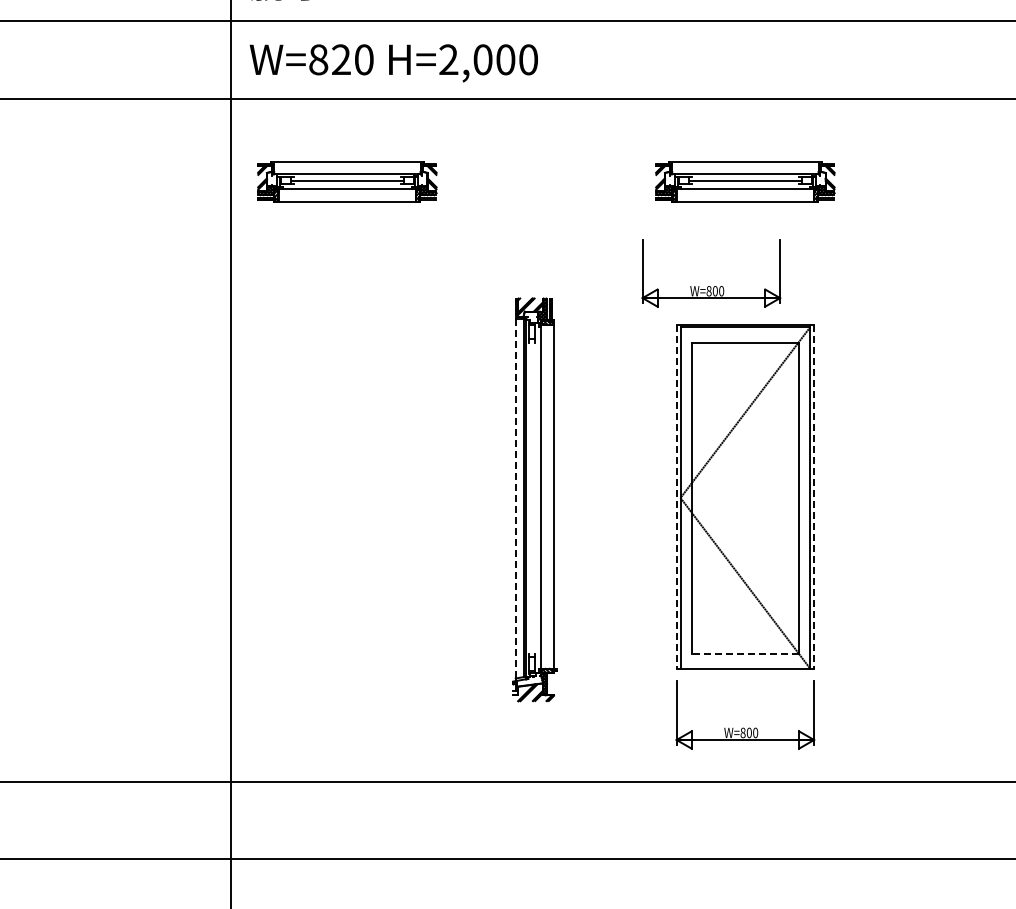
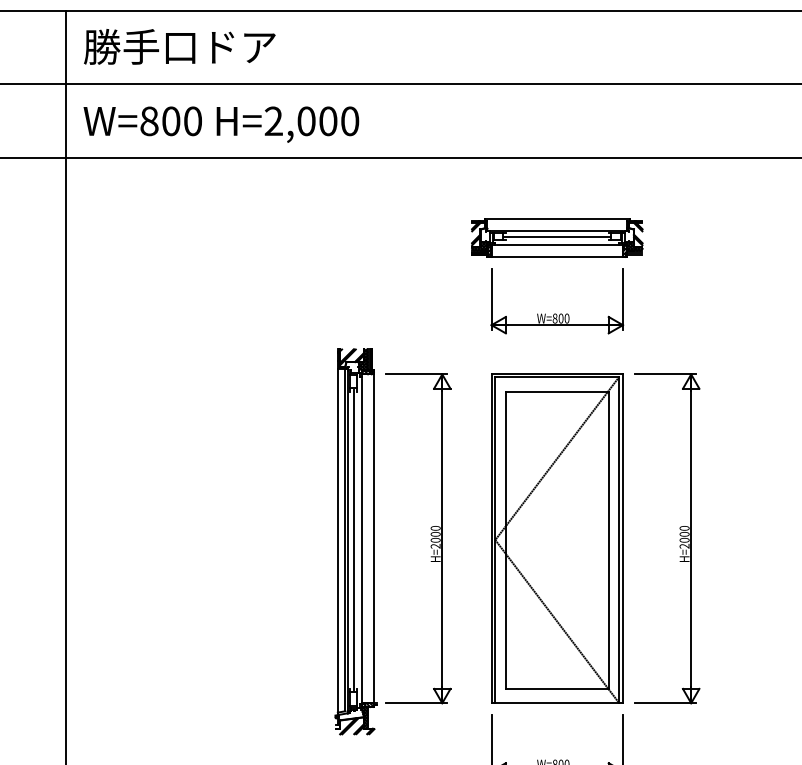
text: (341, 59) -> (171, 121), W=820 -> W=800
part: (347, 181) -> (177, 237), removed
part: (710, 286) -> (556, 314), moved
part: (613, 496) -> (431, 538), added
line: (676, 496) -> (491, 538), dashed -> solid
line: (814, 496) -> (623, 538), dashed -> solid
line: (532, 497) -> (353, 539), added
part: (873, 497) -> (679, 539), added
line: (515, 498) -> (337, 540), dashed -> solid
line: (745, 653) -> (557, 688), dashed -> solid

